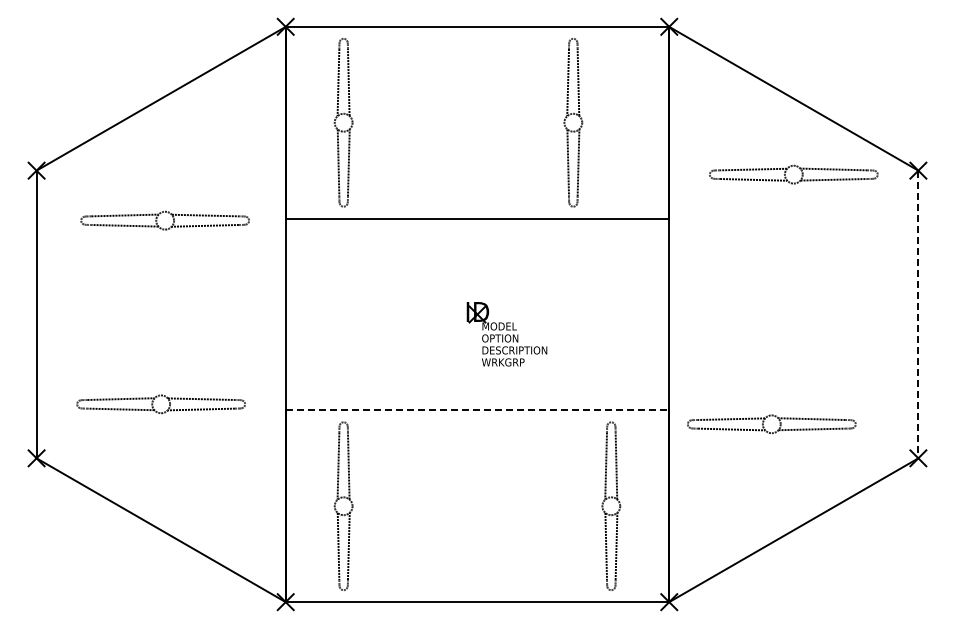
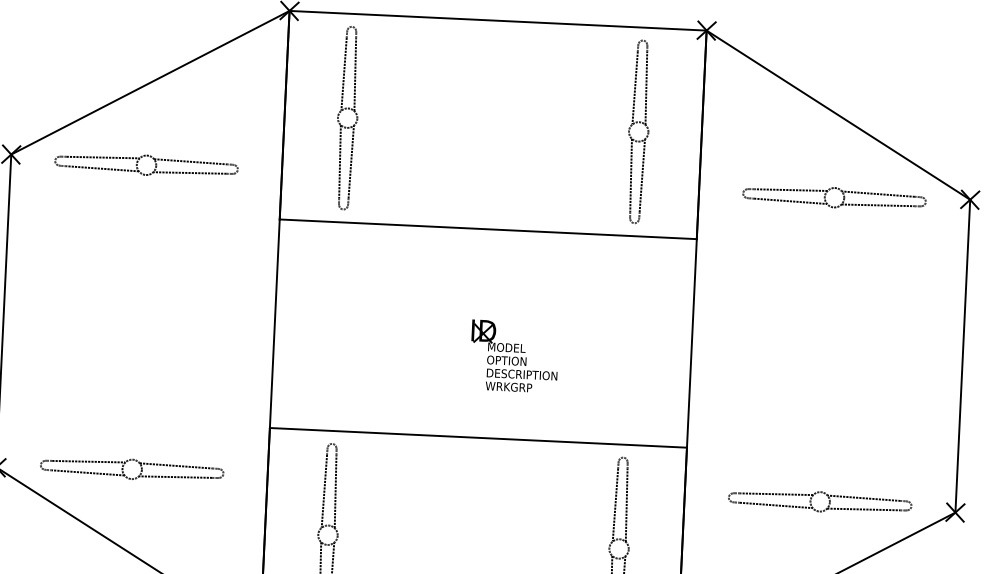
part: (573, 122) -> (638, 131), moved
part: (157, 220) -> (138, 164), moved
line: (918, 314) -> (962, 356), dashed -> solid
part: (153, 404) -> (123, 469), moved
line: (477, 410) -> (478, 437), dashed -> solid
part: (764, 426) -> (812, 503), moved

